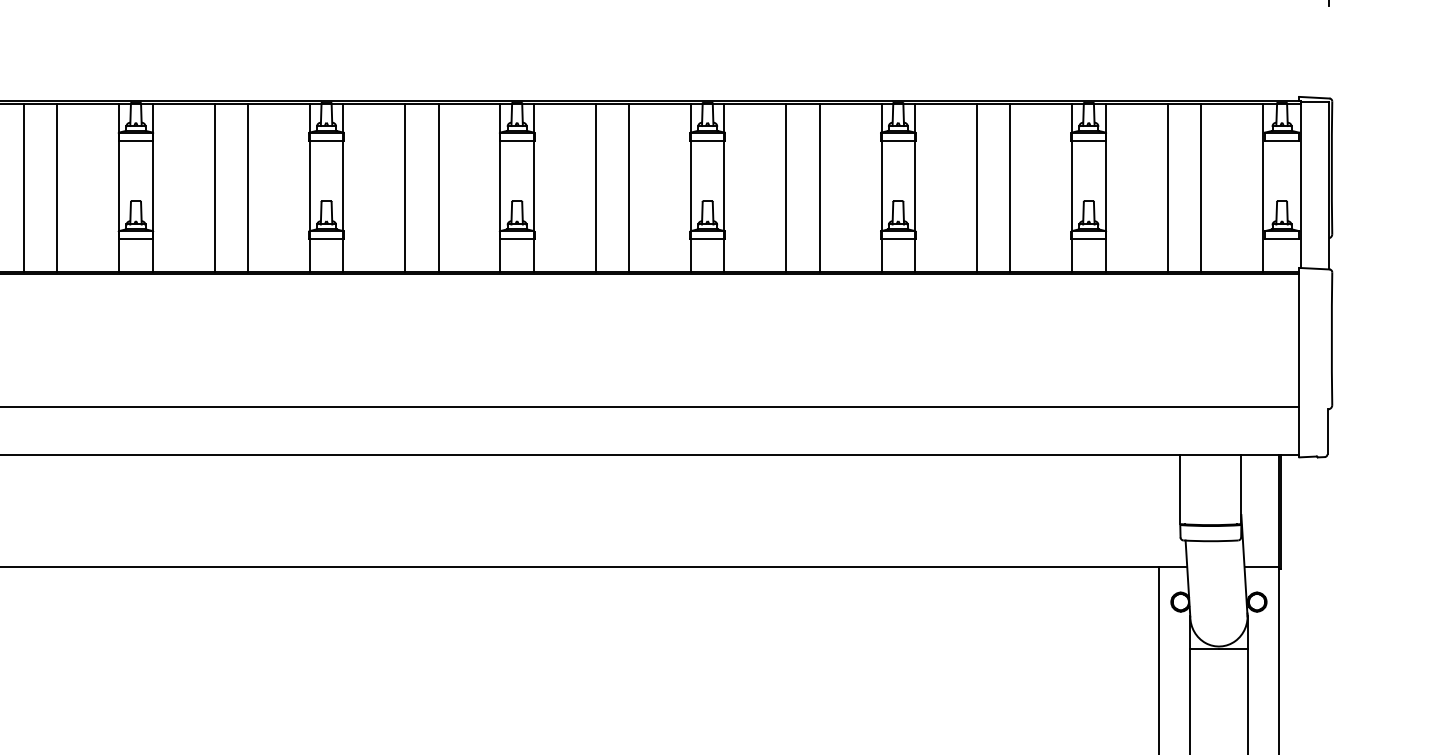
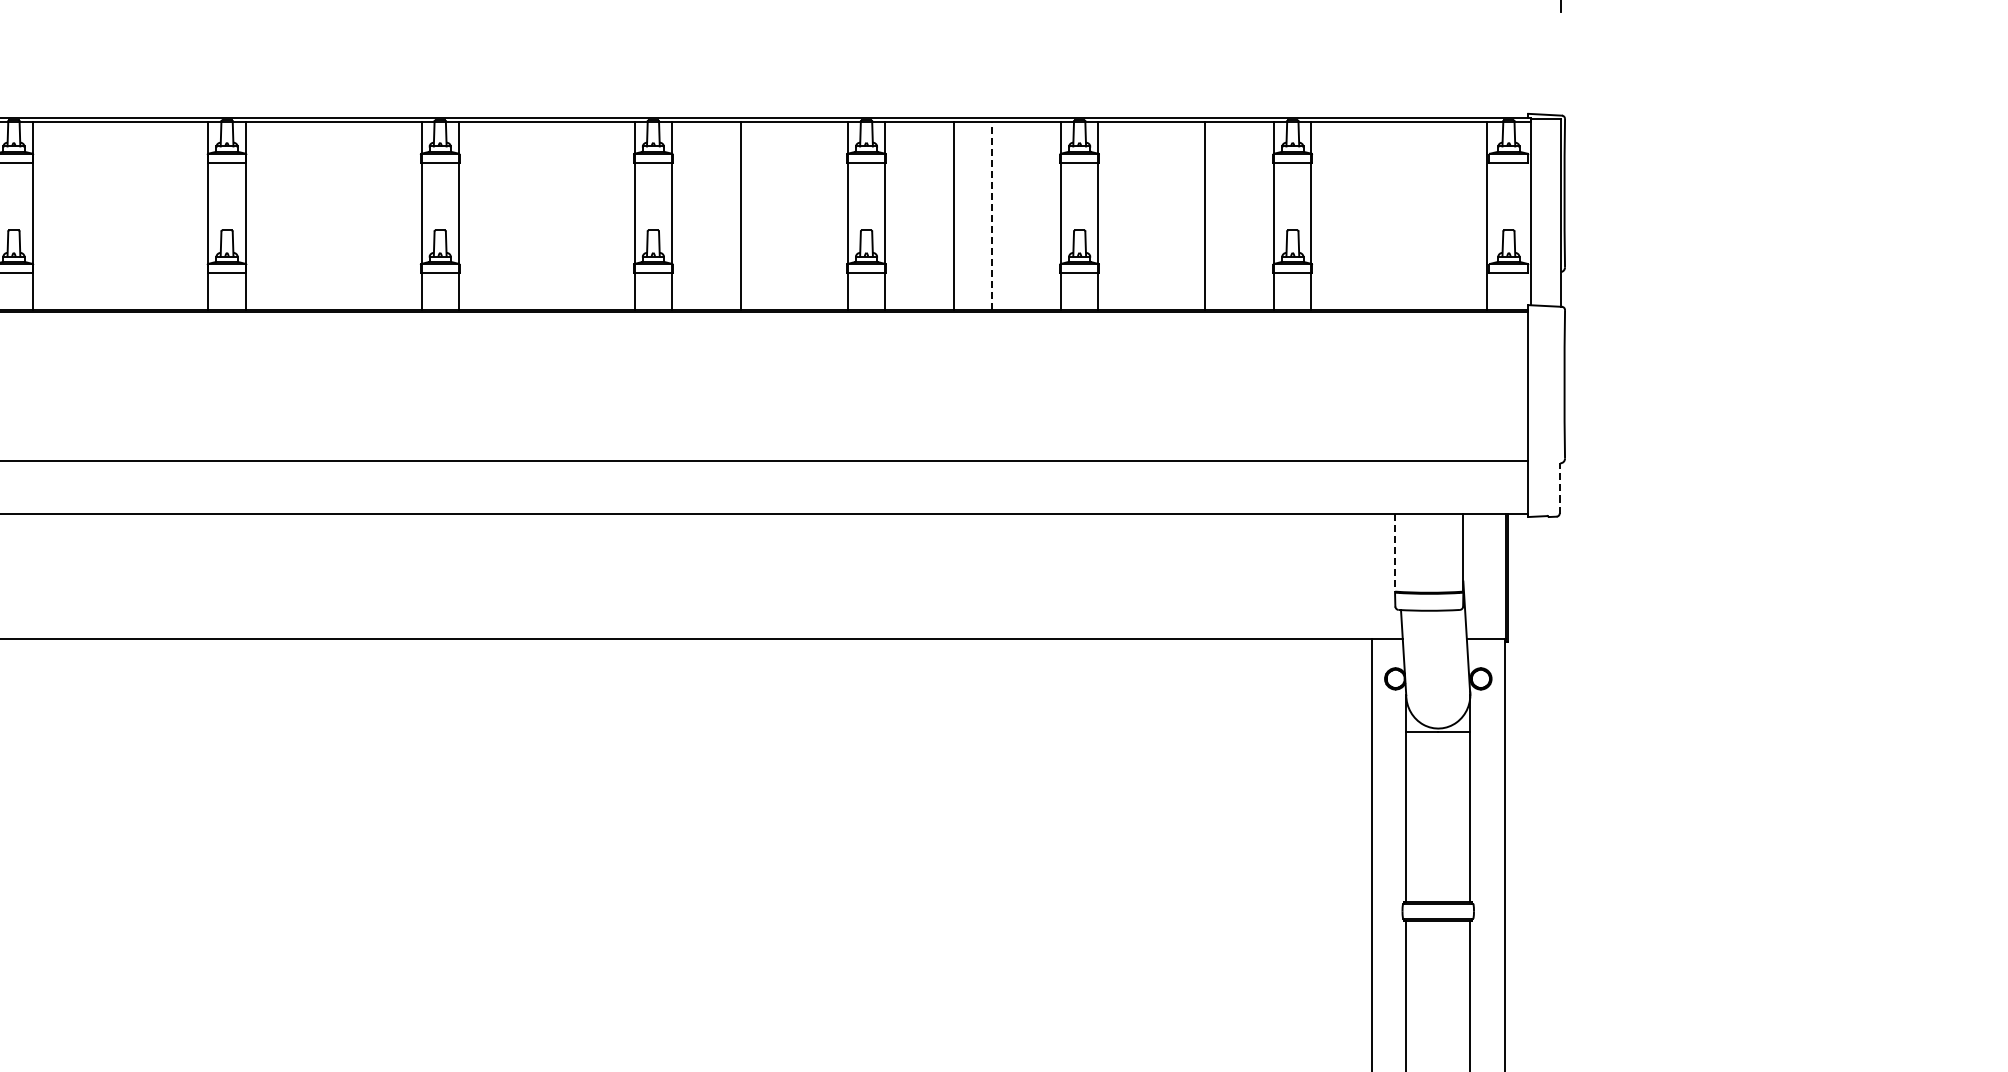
line: (23, 187) -> (101, 215), removed
line: (57, 187) -> (139, 215), removed
line: (215, 187) -> (315, 215), removed
line: (248, 187) -> (352, 215), removed
line: (405, 187) -> (528, 215), removed
line: (438, 187) -> (565, 215), removed
line: (629, 187) -> (778, 215), removed
line: (819, 187) -> (991, 215), solid -> dashed
line: (976, 187) -> (1167, 215), removed
line: (1167, 187) -> (1380, 215), removed
line: (1201, 187) -> (1418, 215), removed
line: (1327, 430) -> (1559, 487), solid -> dashed
line: (1180, 489) -> (1395, 552), solid -> dashed

